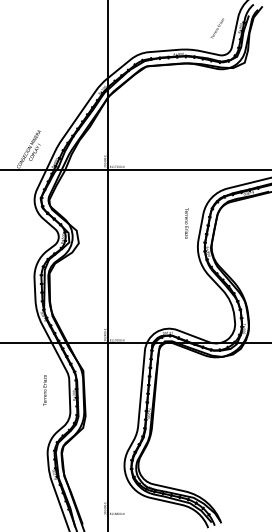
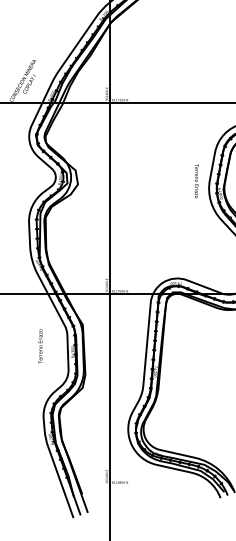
text: (186, 223) -> (196, 181), moved

